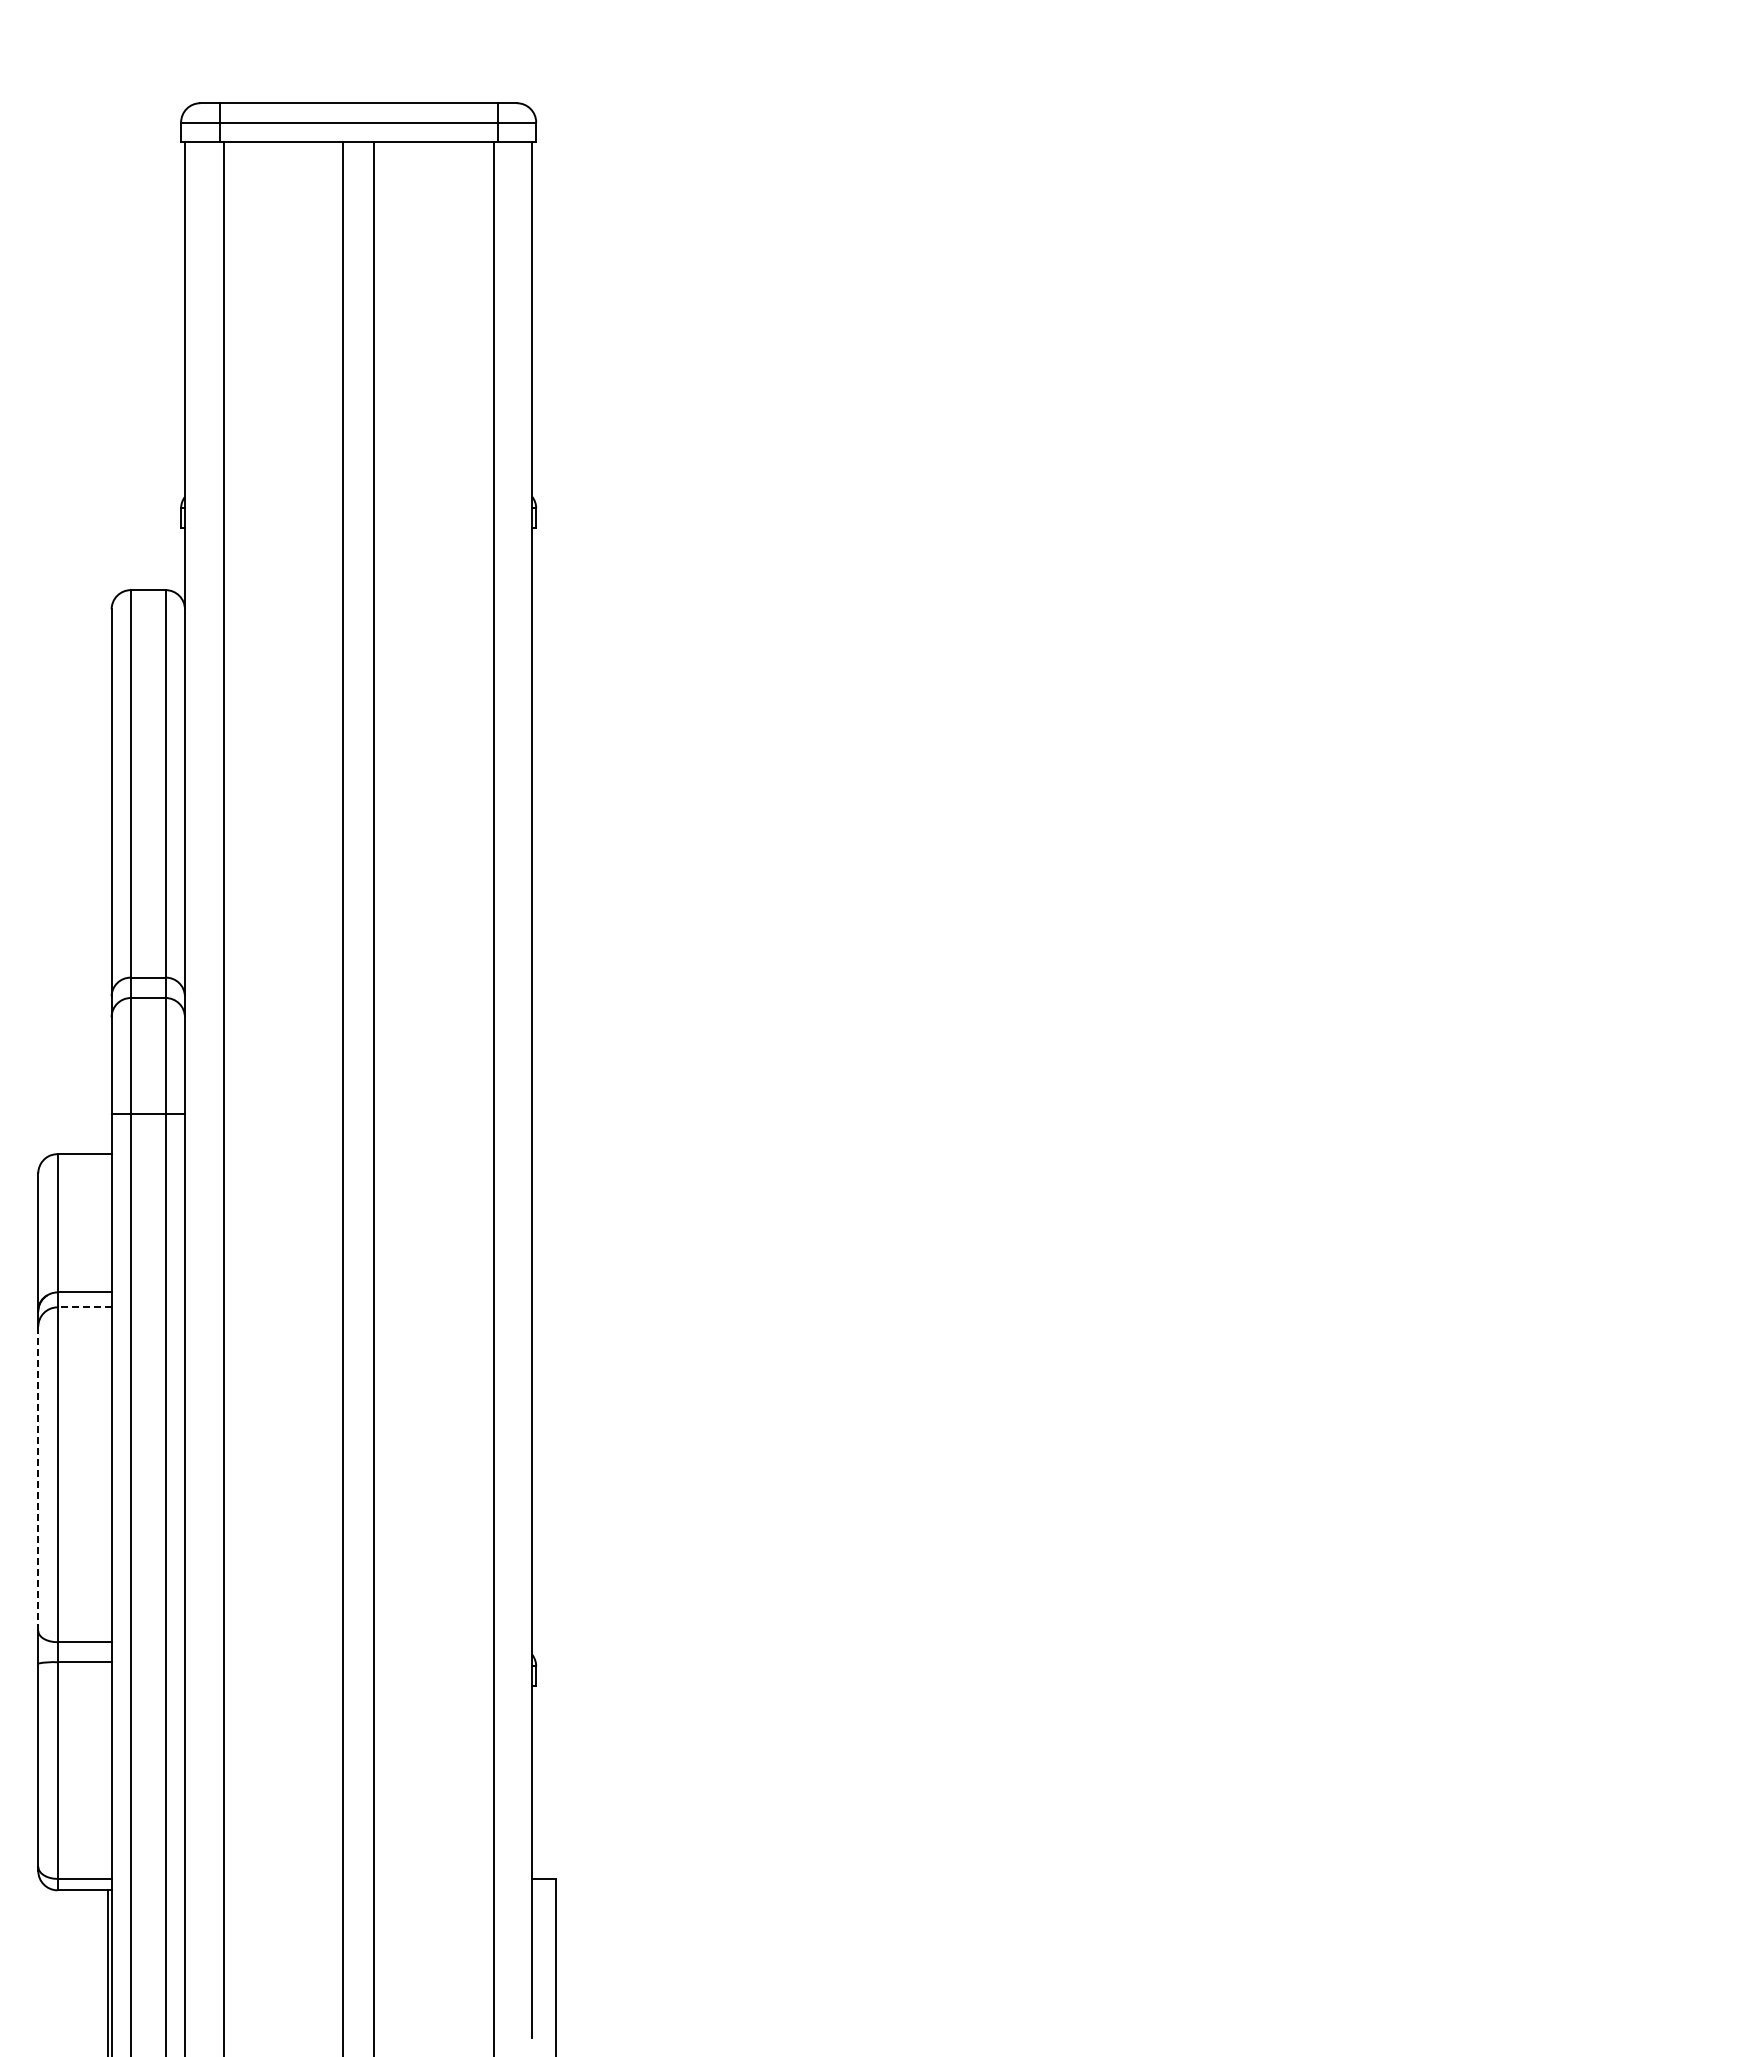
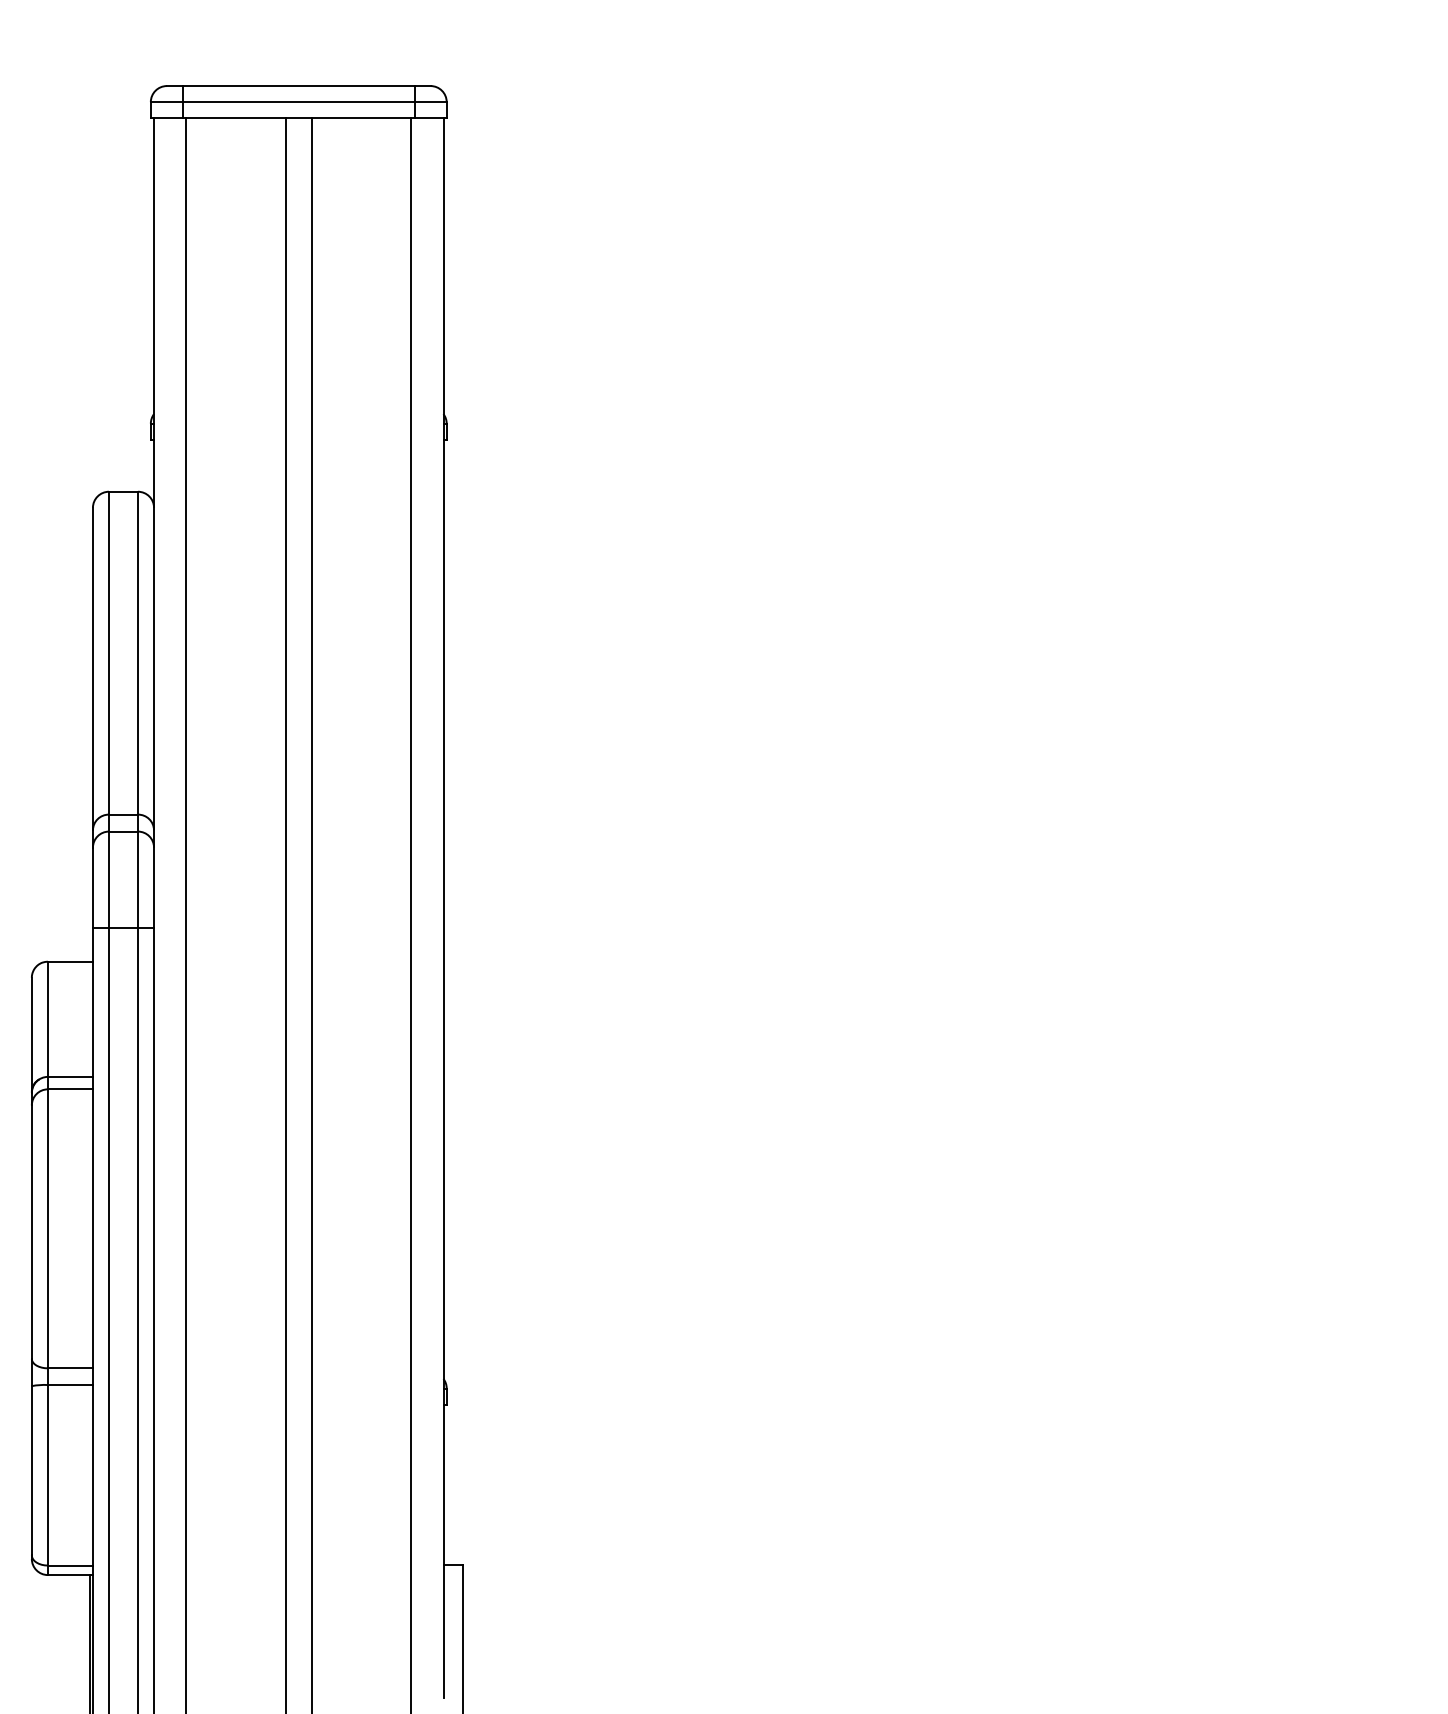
line: (84, 1307) -> (70, 1089), dashed -> solid
line: (38, 1478) -> (32, 1231), dashed -> solid

